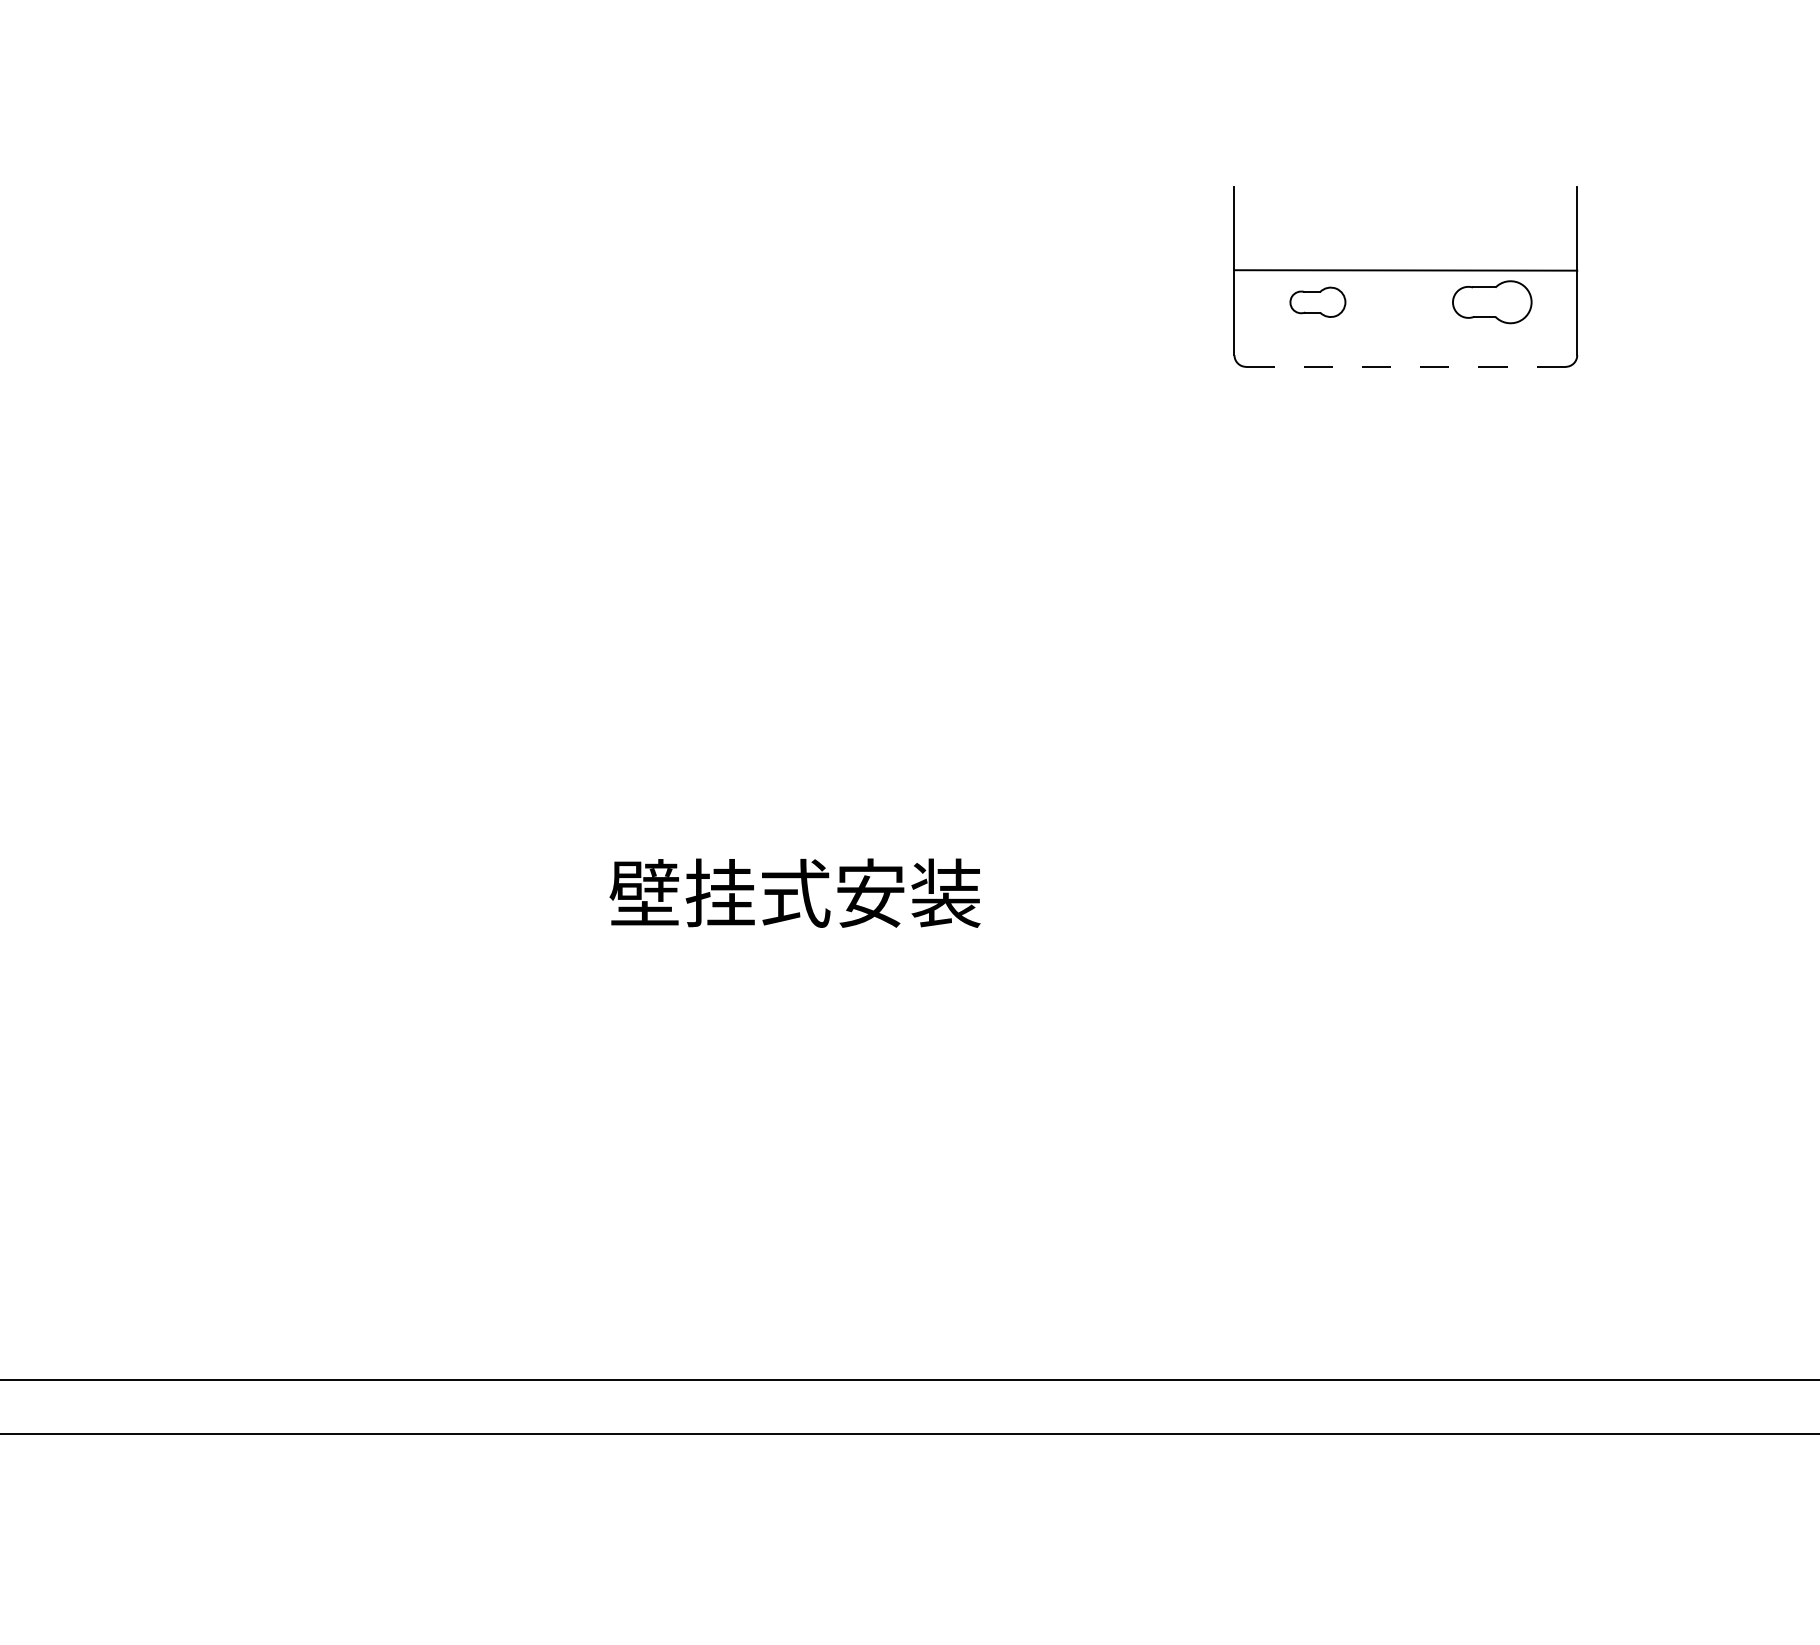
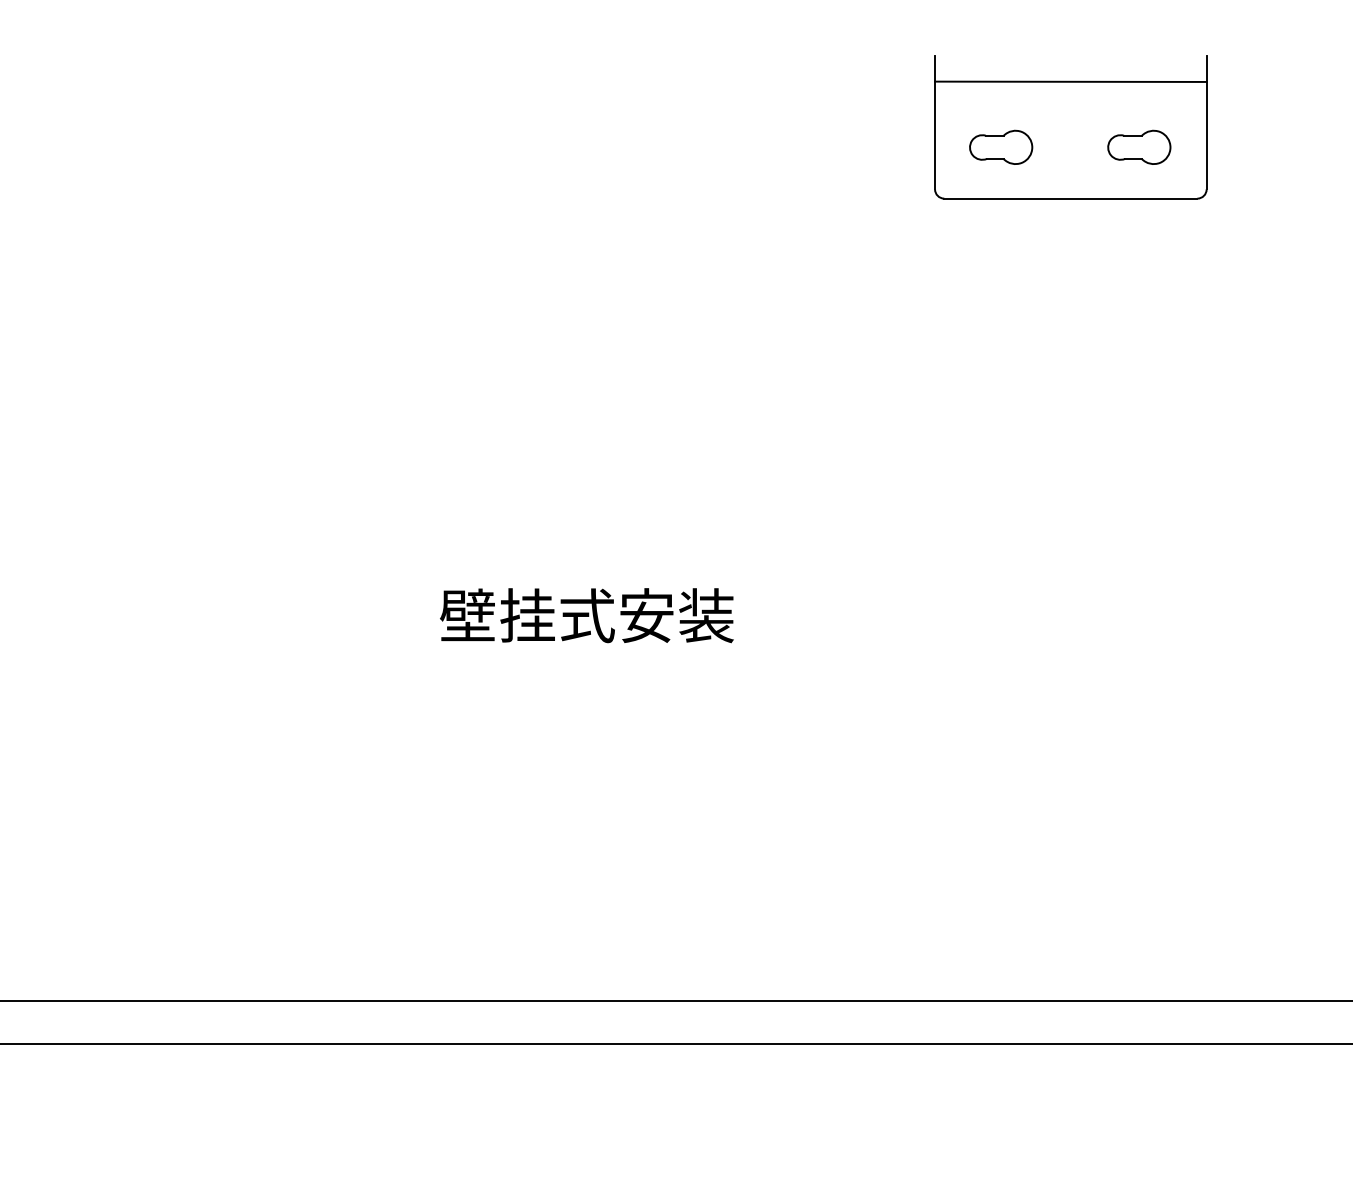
line: (1405, 270) -> (1070, 81), moved
part: (1317, 302) -> (1000, 147), size x1.43
line: (1405, 366) -> (1070, 198), dashed -> solid

